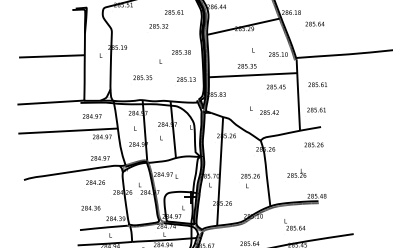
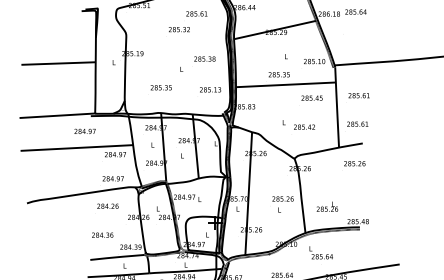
text: (314, 23) -> (355, 11), moved
text: (91, 115) -> (84, 130), moved
text: (296, 173) -> (327, 206), moved
text: (294, 224) -> (320, 252), moved

